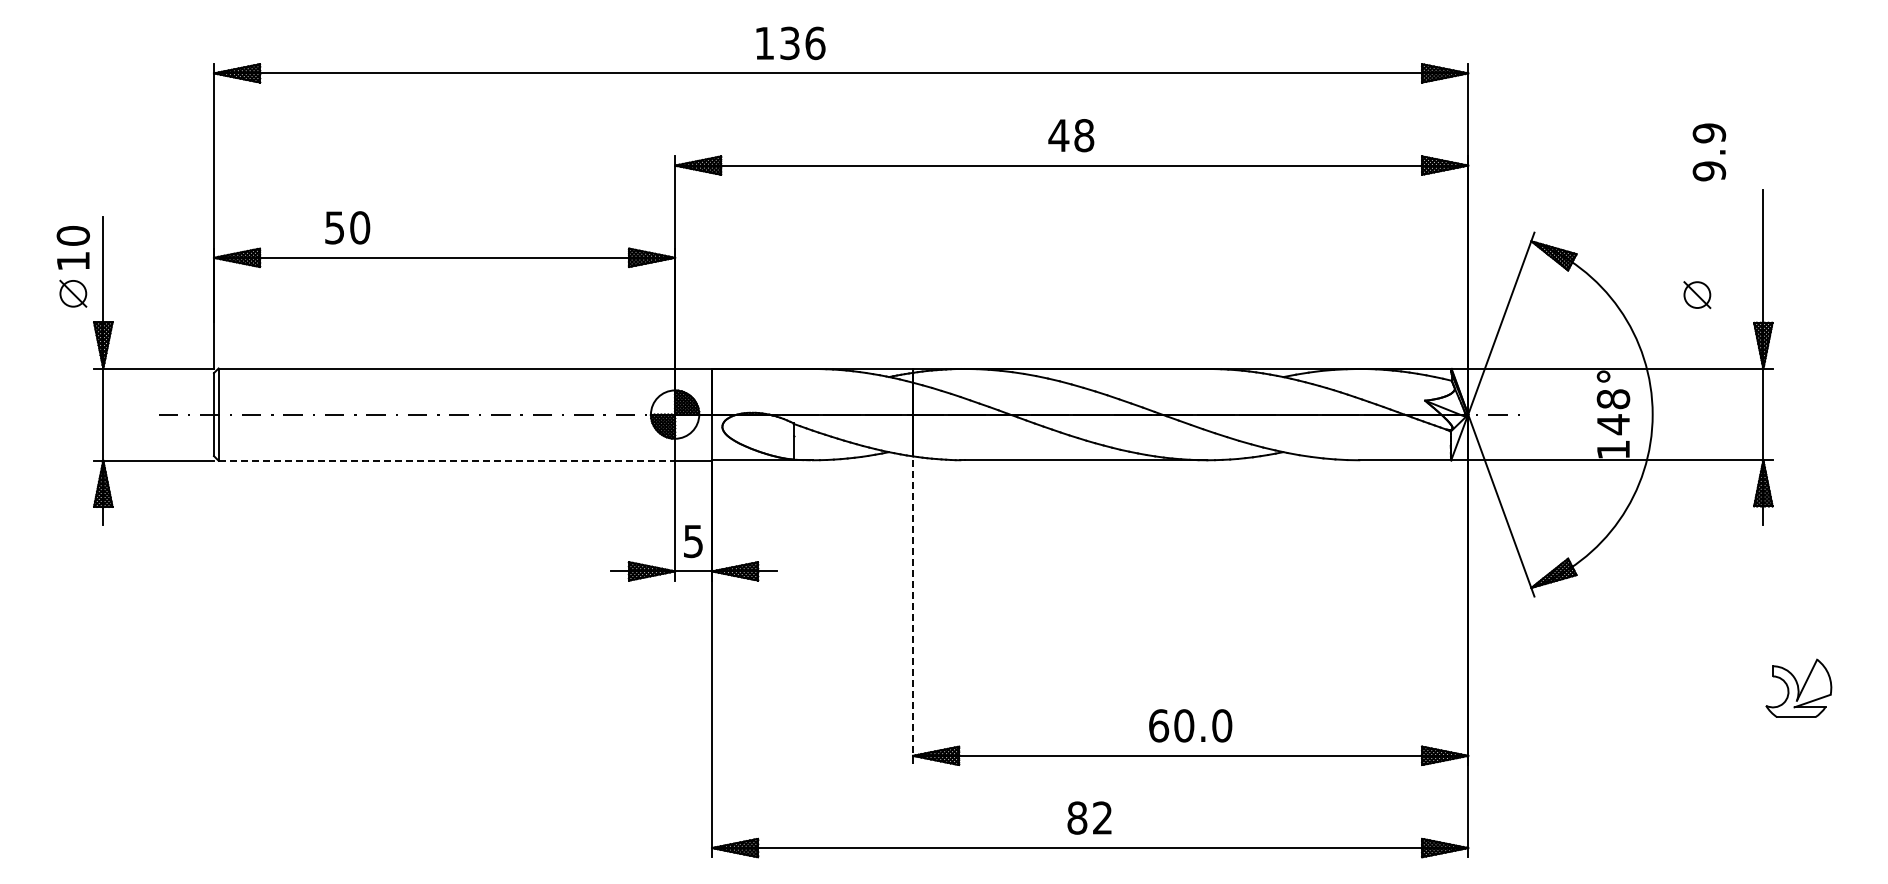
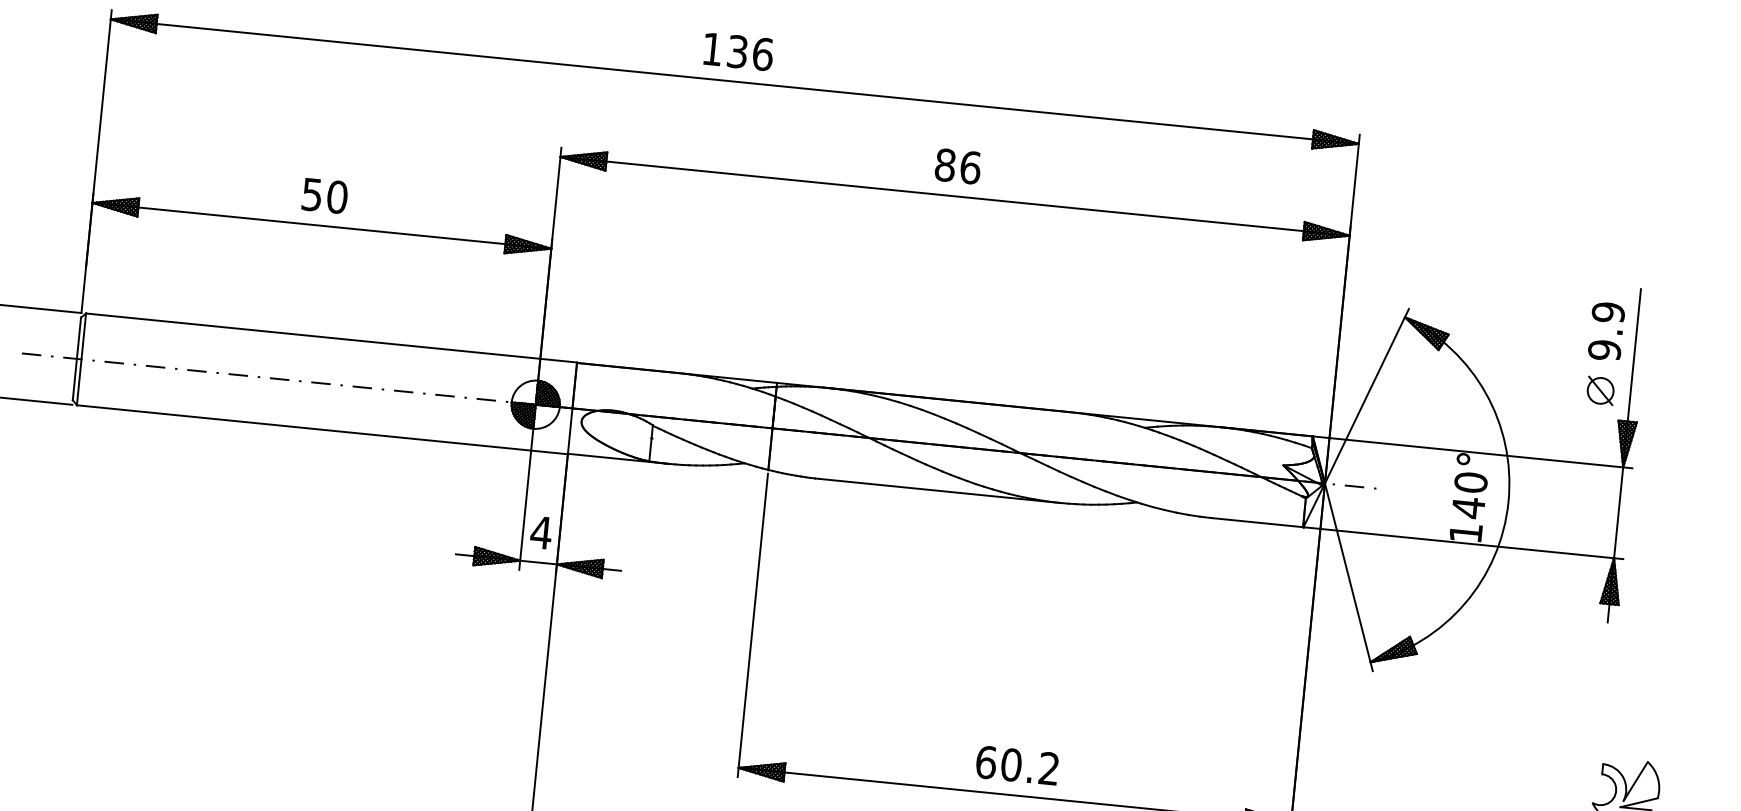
text: (790, 43) -> (738, 51), moved
text: (1071, 135) -> (957, 166), 48 -> 86
text: (1709, 152) -> (1606, 331), moved
text: (347, 227) -> (324, 195), moved
part: (1697, 295) -> (1600, 391), moved
text: (1613, 399) -> (1471, 482), 148° -> 140°
line: (447, 460) -> (304, 427), dashed -> solid
text: (692, 541) -> (540, 532), 5 -> 4
line: (913, 613) -> (753, 626), dashed -> solid
text: (1222, 725) -> (1049, 768), 60.0 -> 60.2

